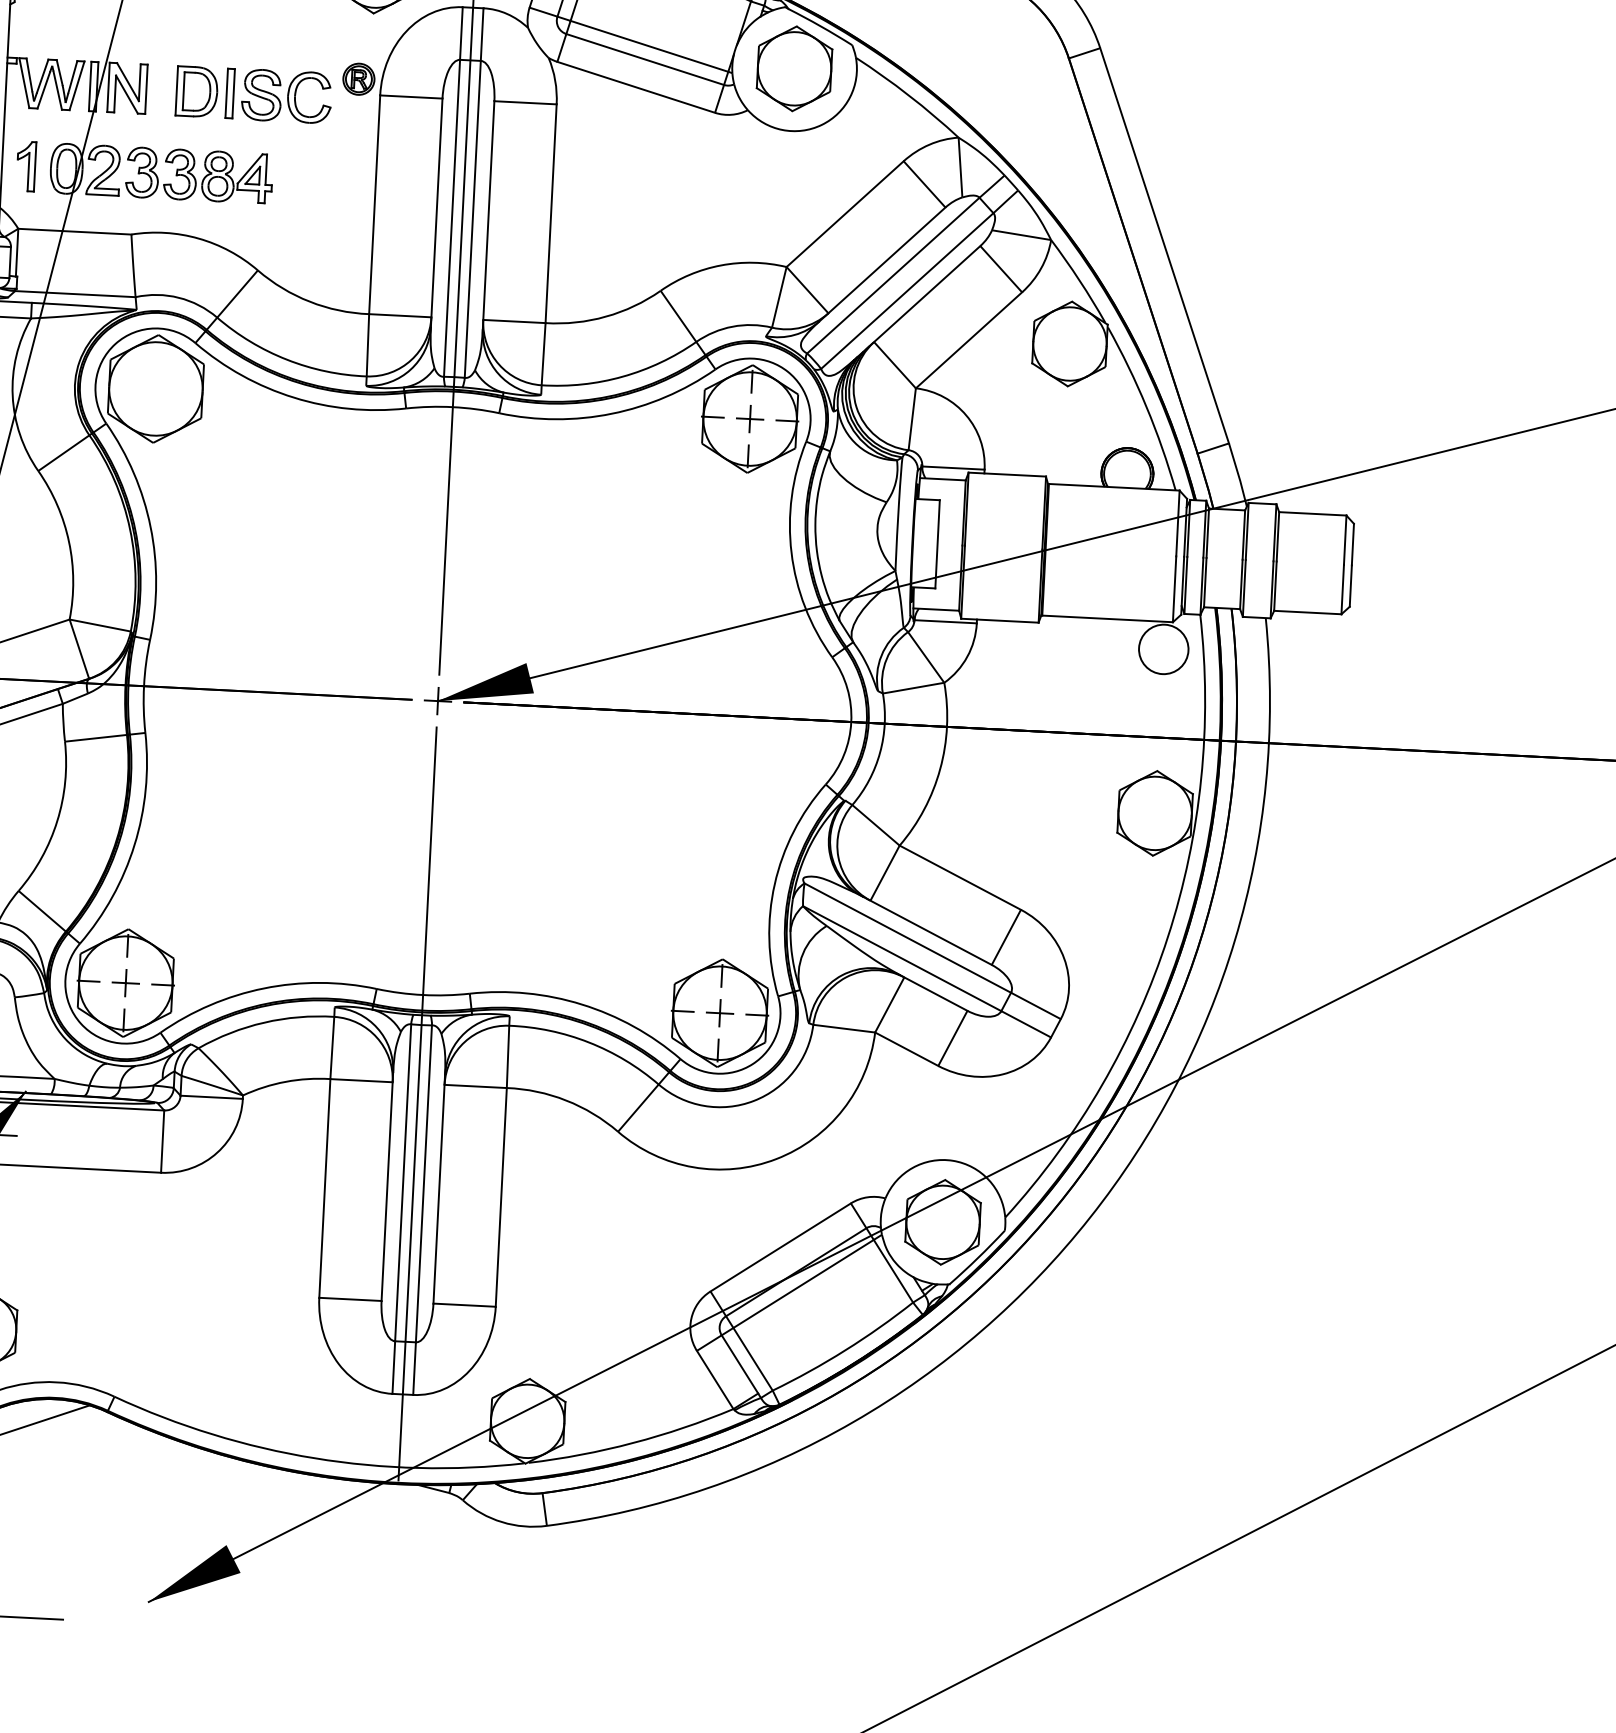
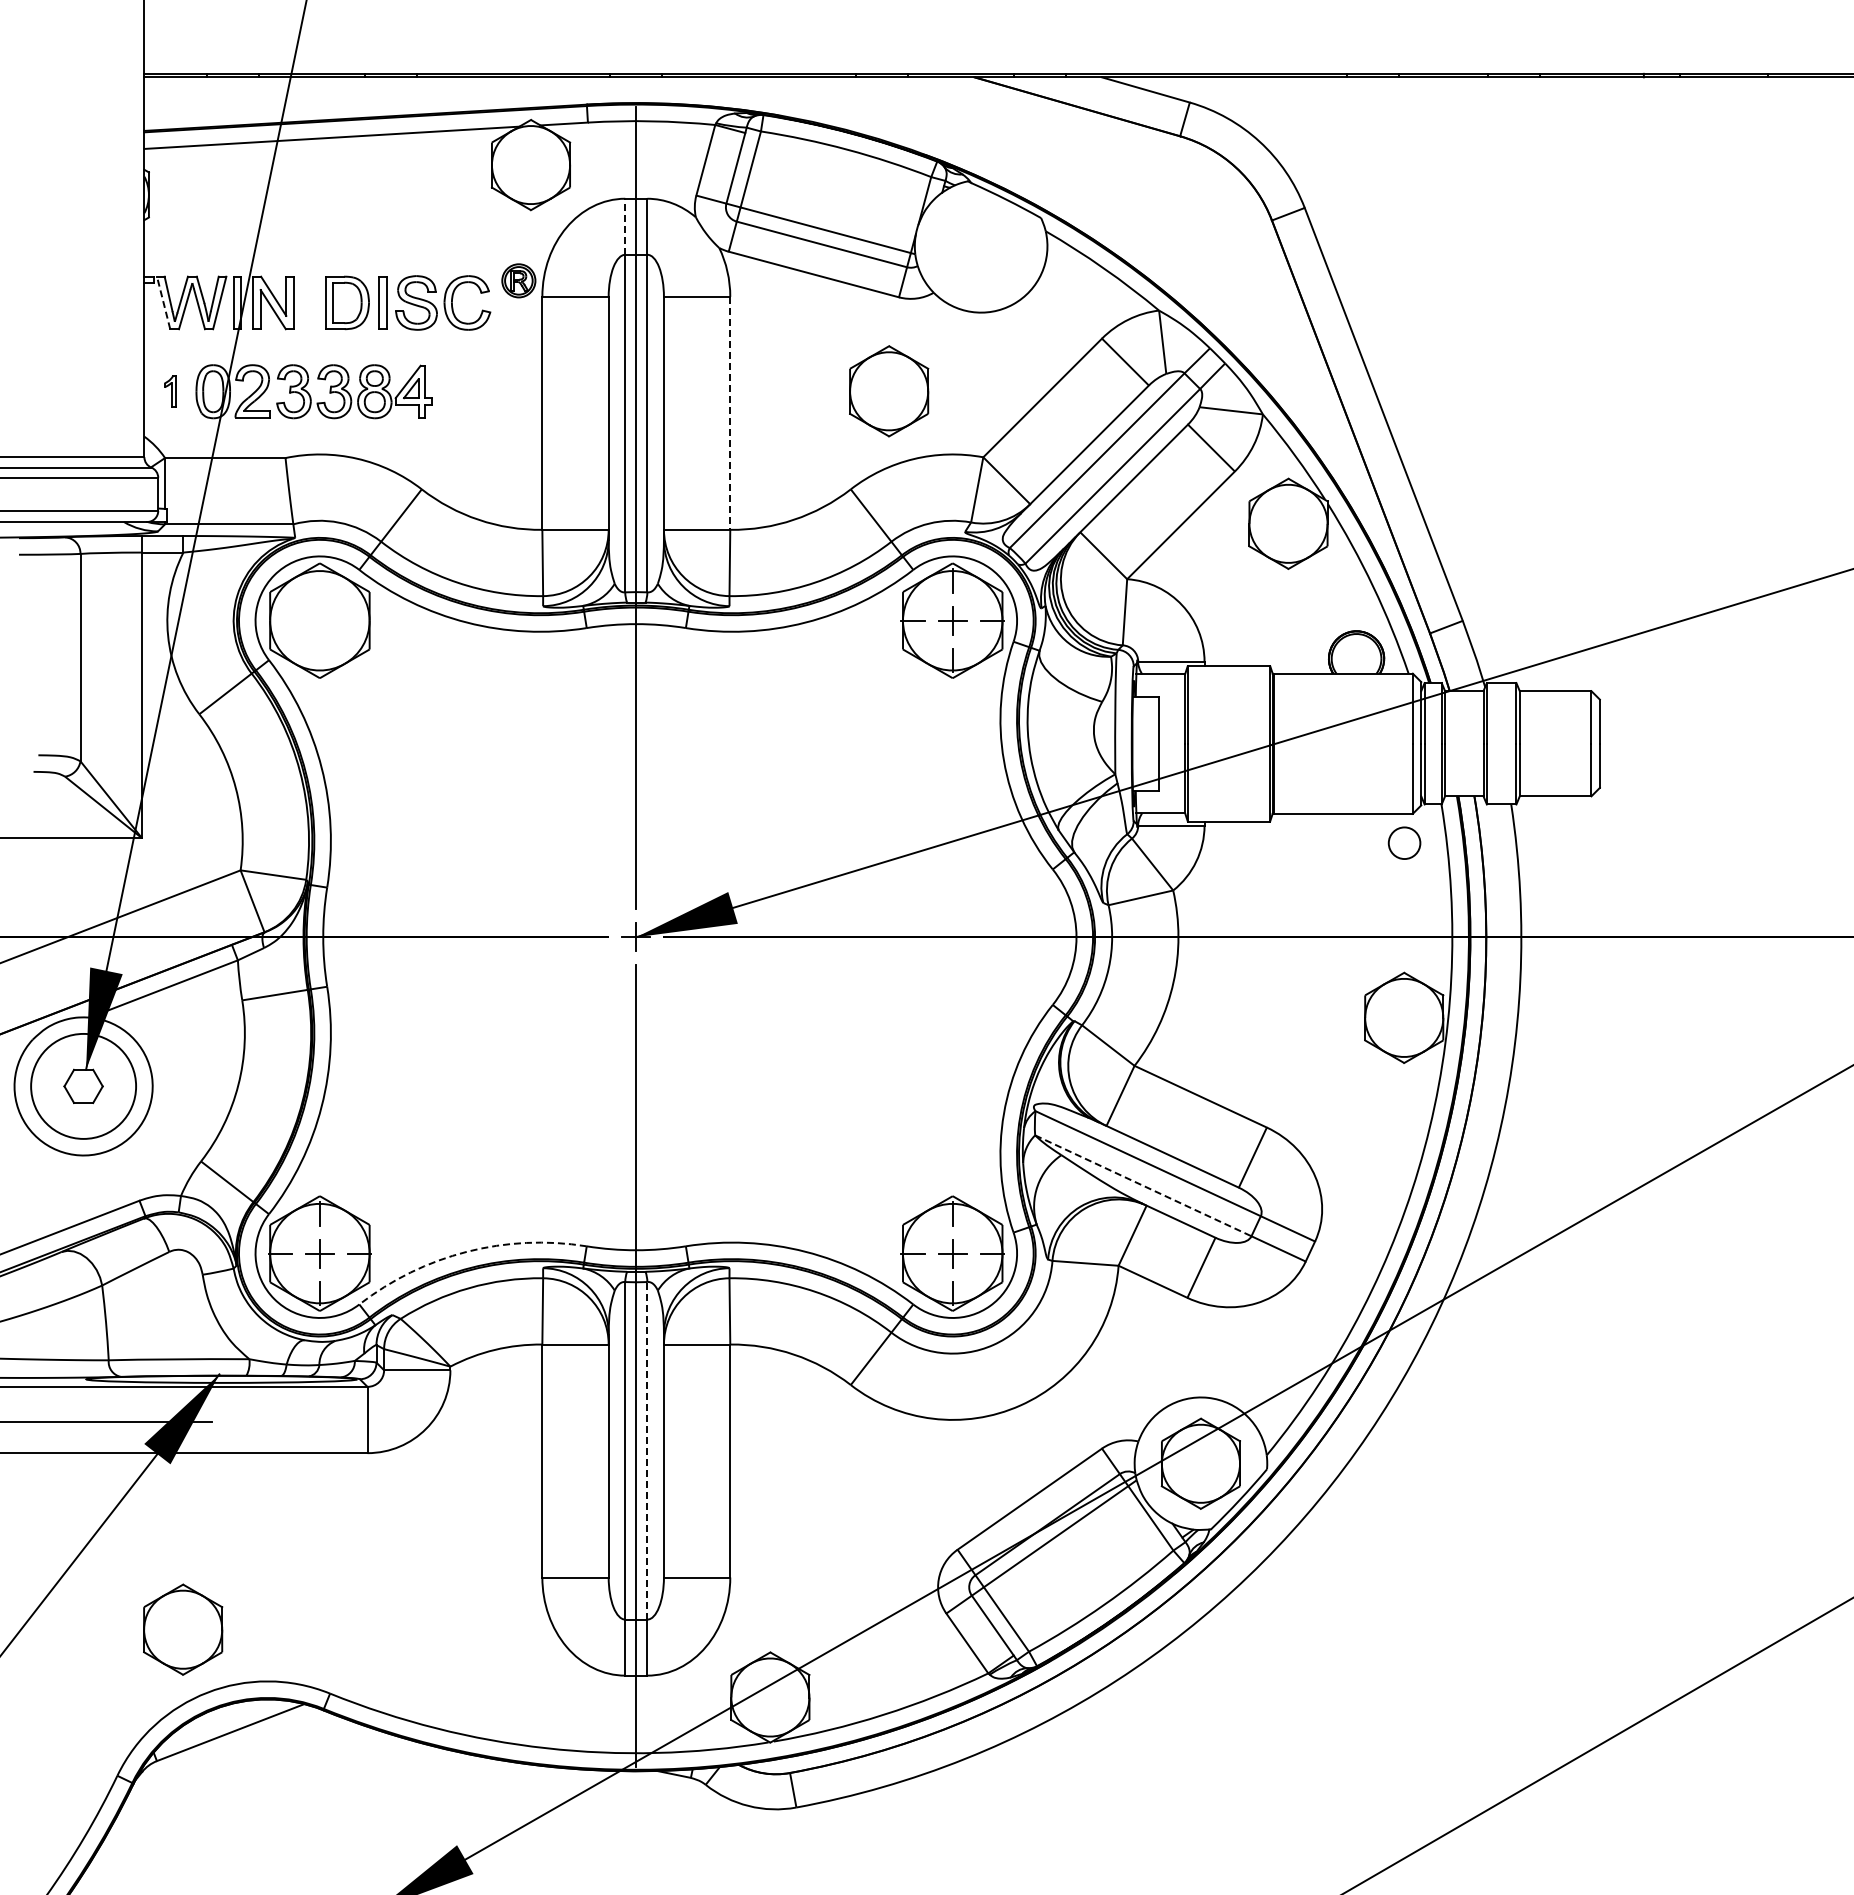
line: (461, 33) -> (625, 226), solid -> dashed
part: (794, 69) -> (889, 391), moved
line: (24, 82) -> (163, 302), solid -> dashed
part: (26, 166) -> (170, 391), size x0.6
line: (551, 213) -> (730, 413), solid -> dashed
circle: (1163, 648) -> (1404, 842), size x0.6
line: (902, 959) -> (1143, 1186), solid -> dashed
arc: (264, 988) -> (467, 1251), solid -> dashed
line: (424, 1183) -> (647, 1450), solid -> dashed

